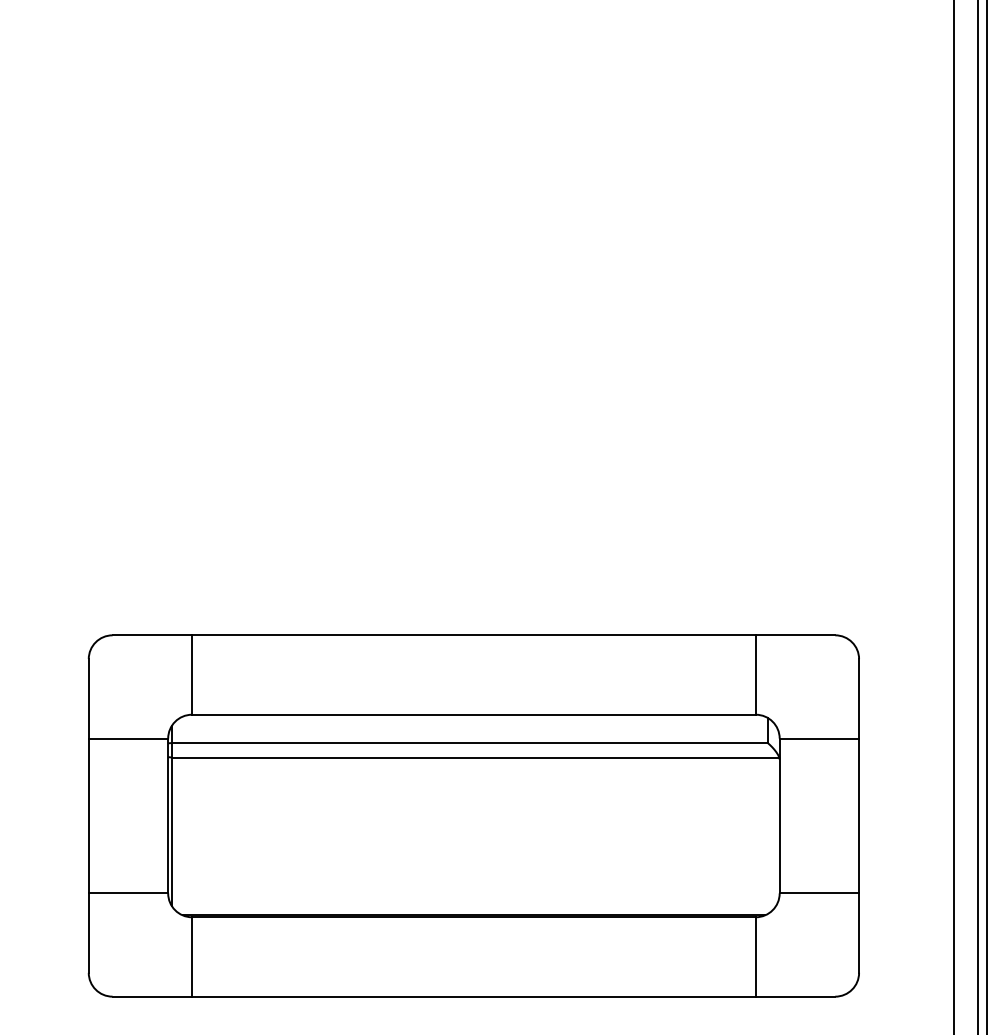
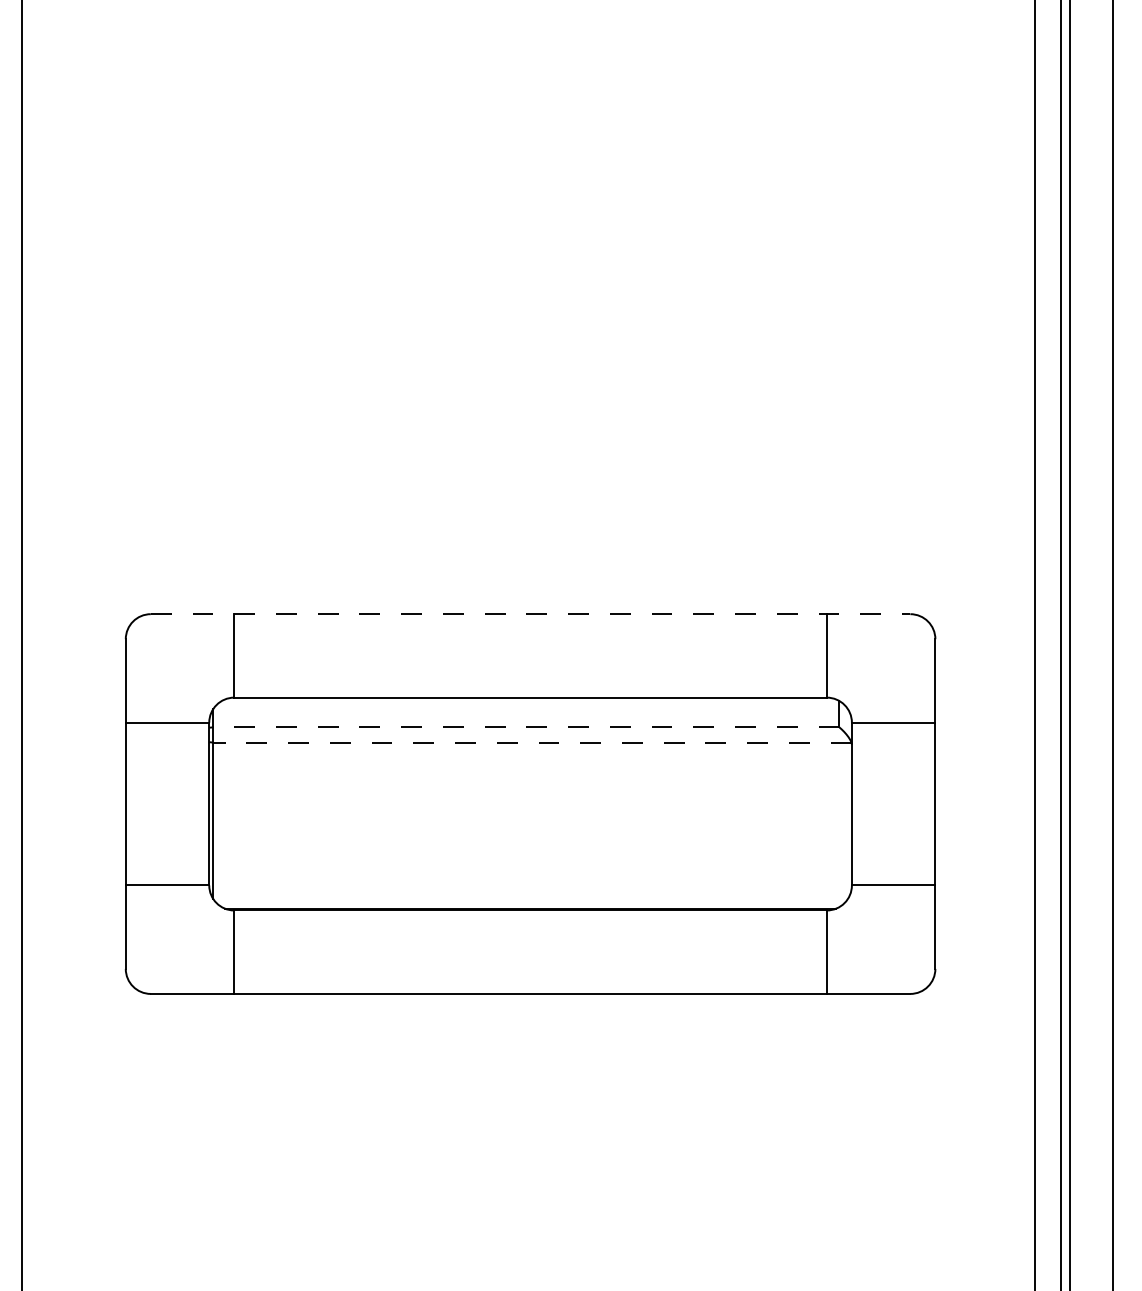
line: (473, 635) -> (530, 614), solid -> dashed
line: (470, 743) -> (526, 727), solid -> dashed
line: (474, 757) -> (531, 742), solid -> dashed

